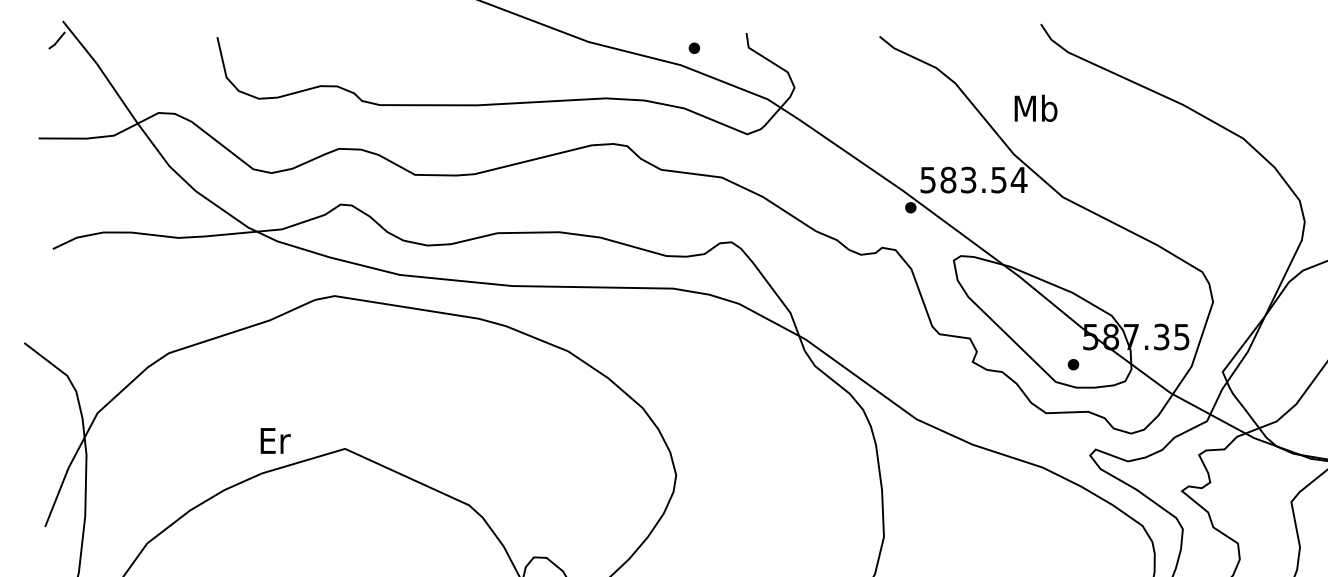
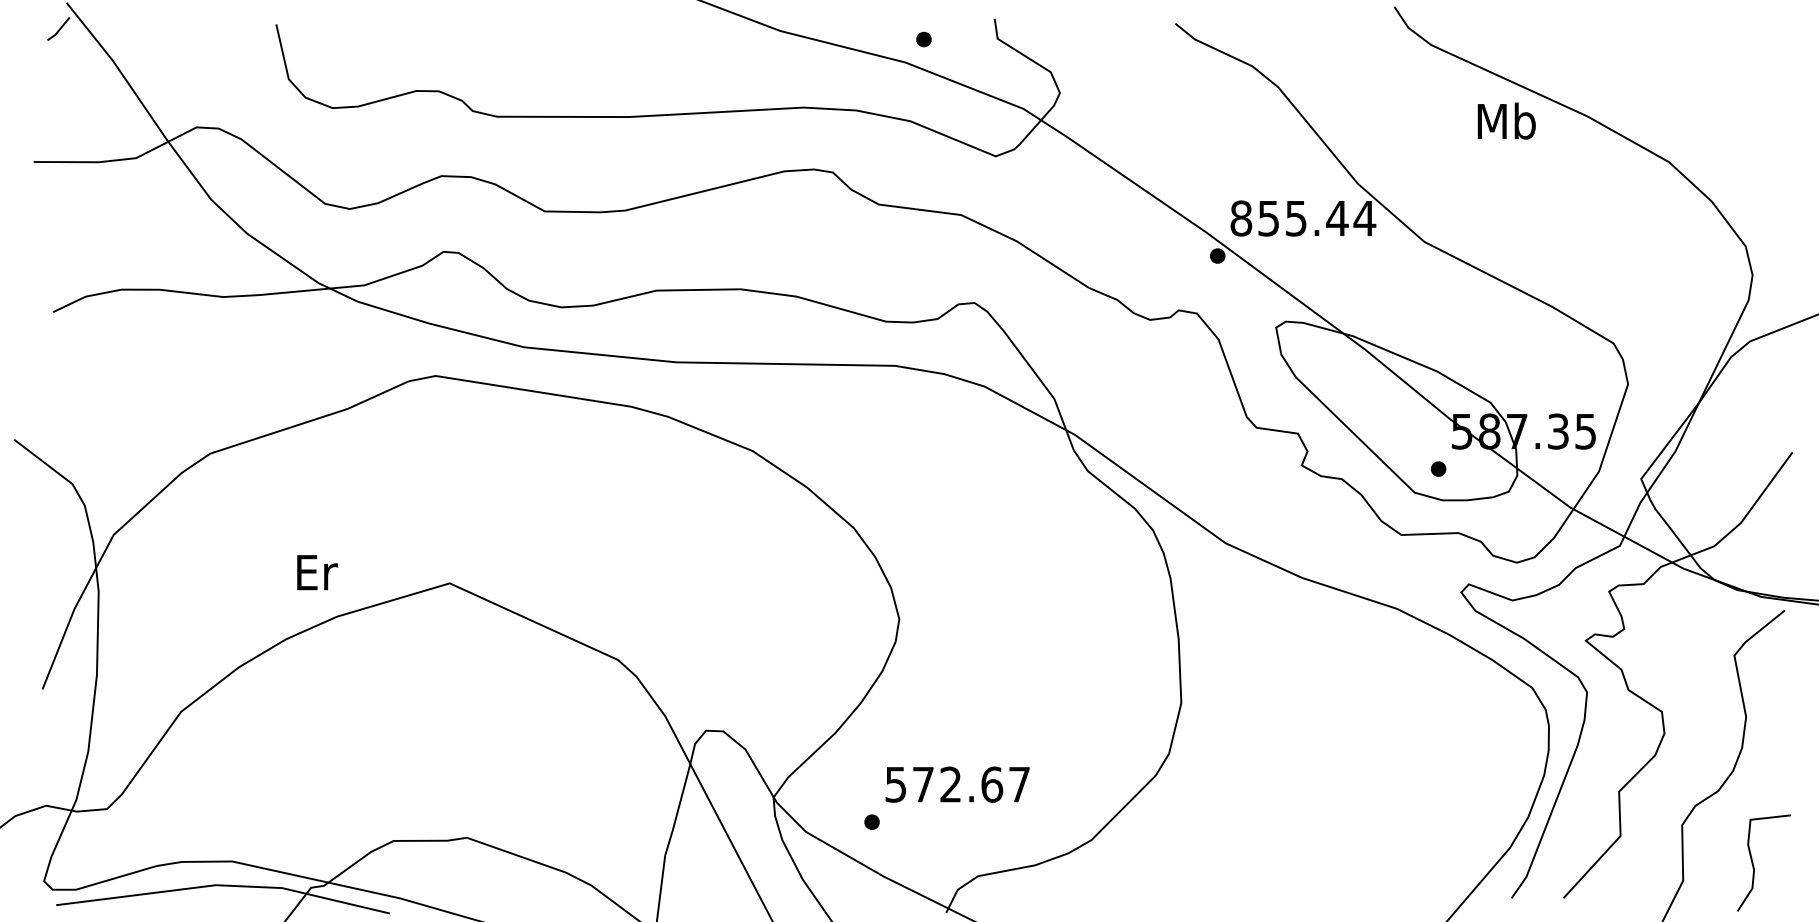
text: (1035, 107) -> (1506, 120), moved
text: (963, 180) -> (1289, 218), 583.54 -> 855.44
text: (275, 440) -> (317, 572), moved

